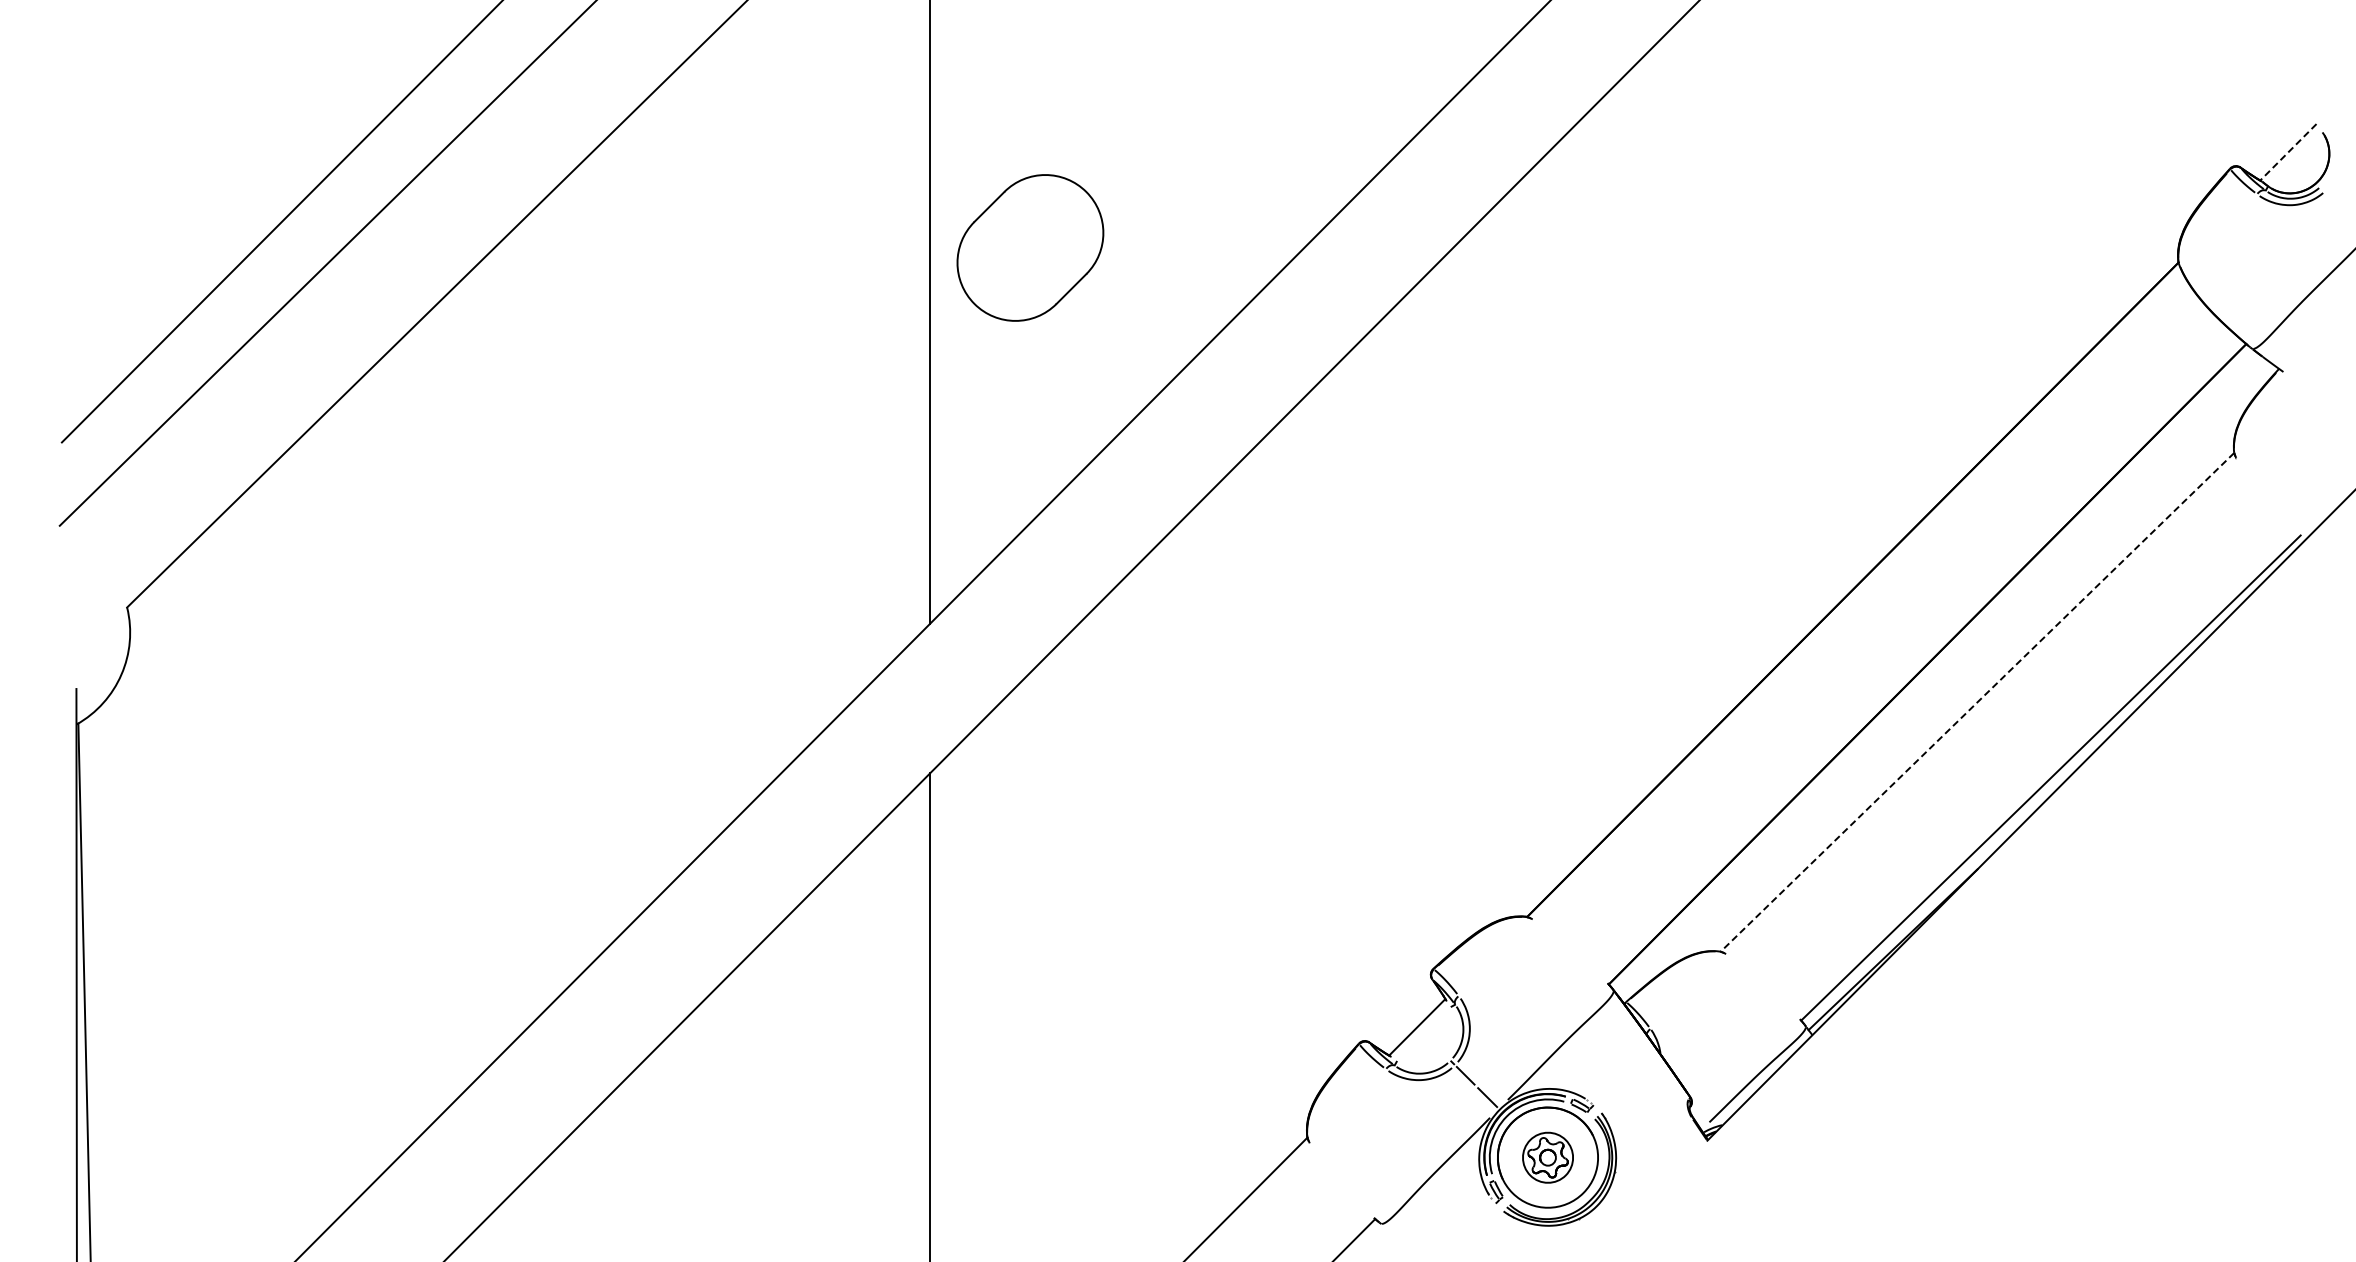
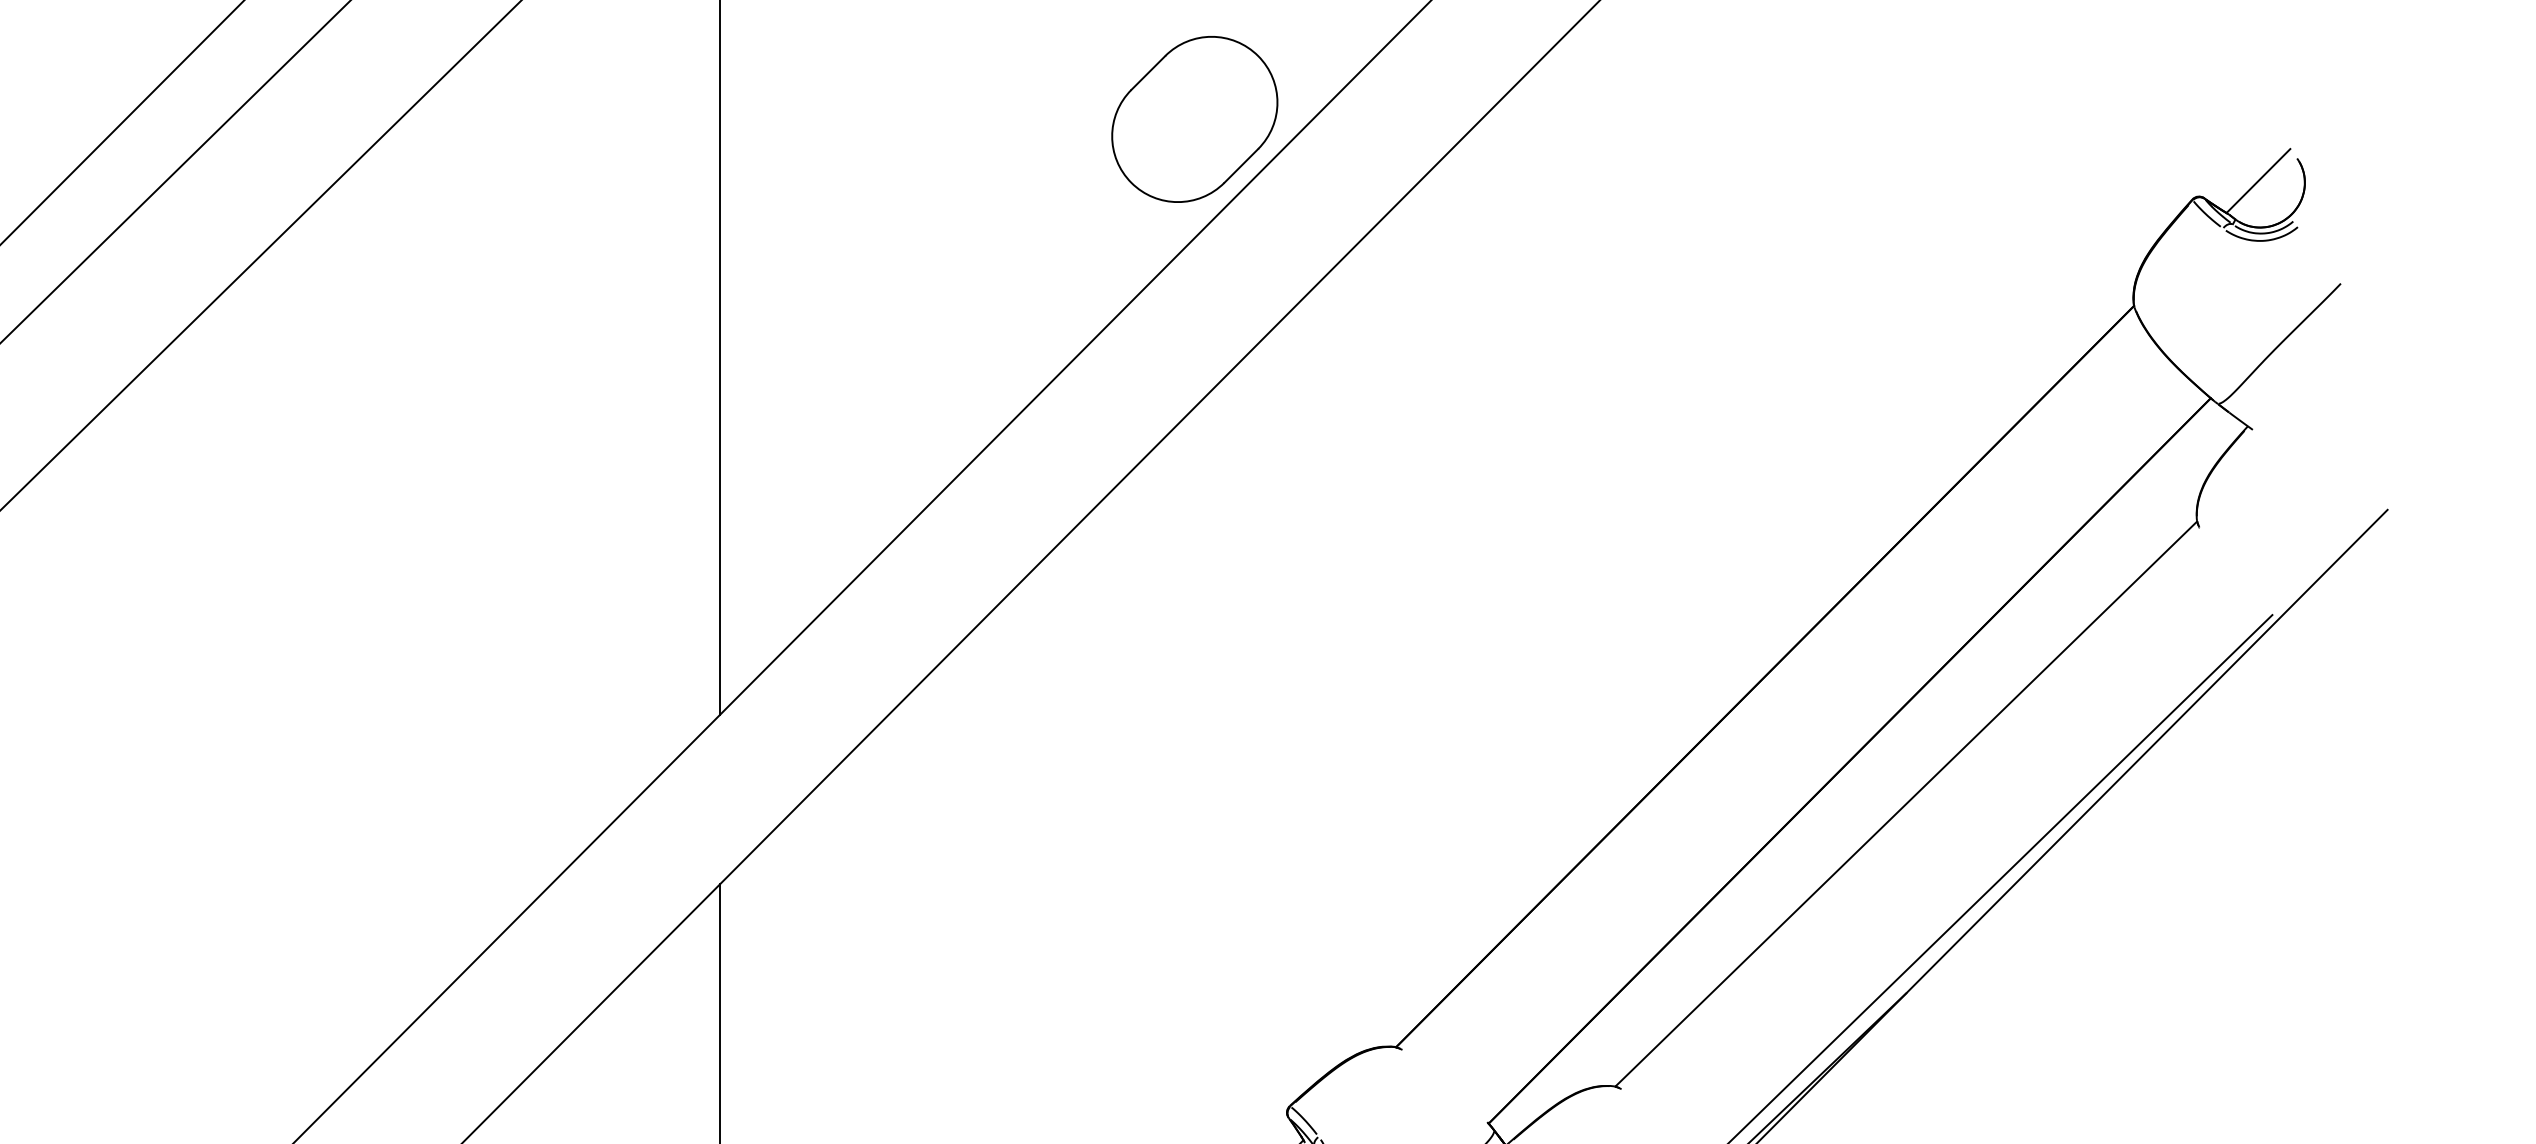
line: (2288, 152) -> (2258, 181), dashed -> solid
part: (1030, 247) -> (1194, 118), moved
line: (1977, 702) -> (1906, 804), dashed -> solid

